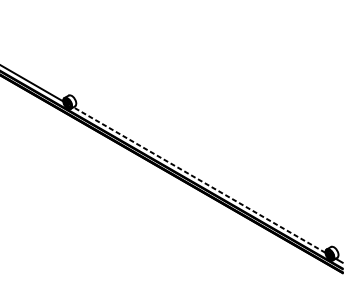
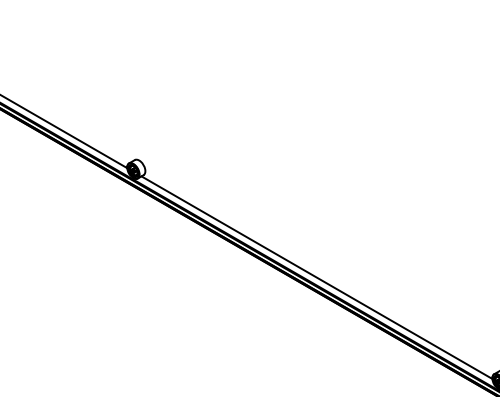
line: (199, 179) -> (316, 277), dashed -> solid

